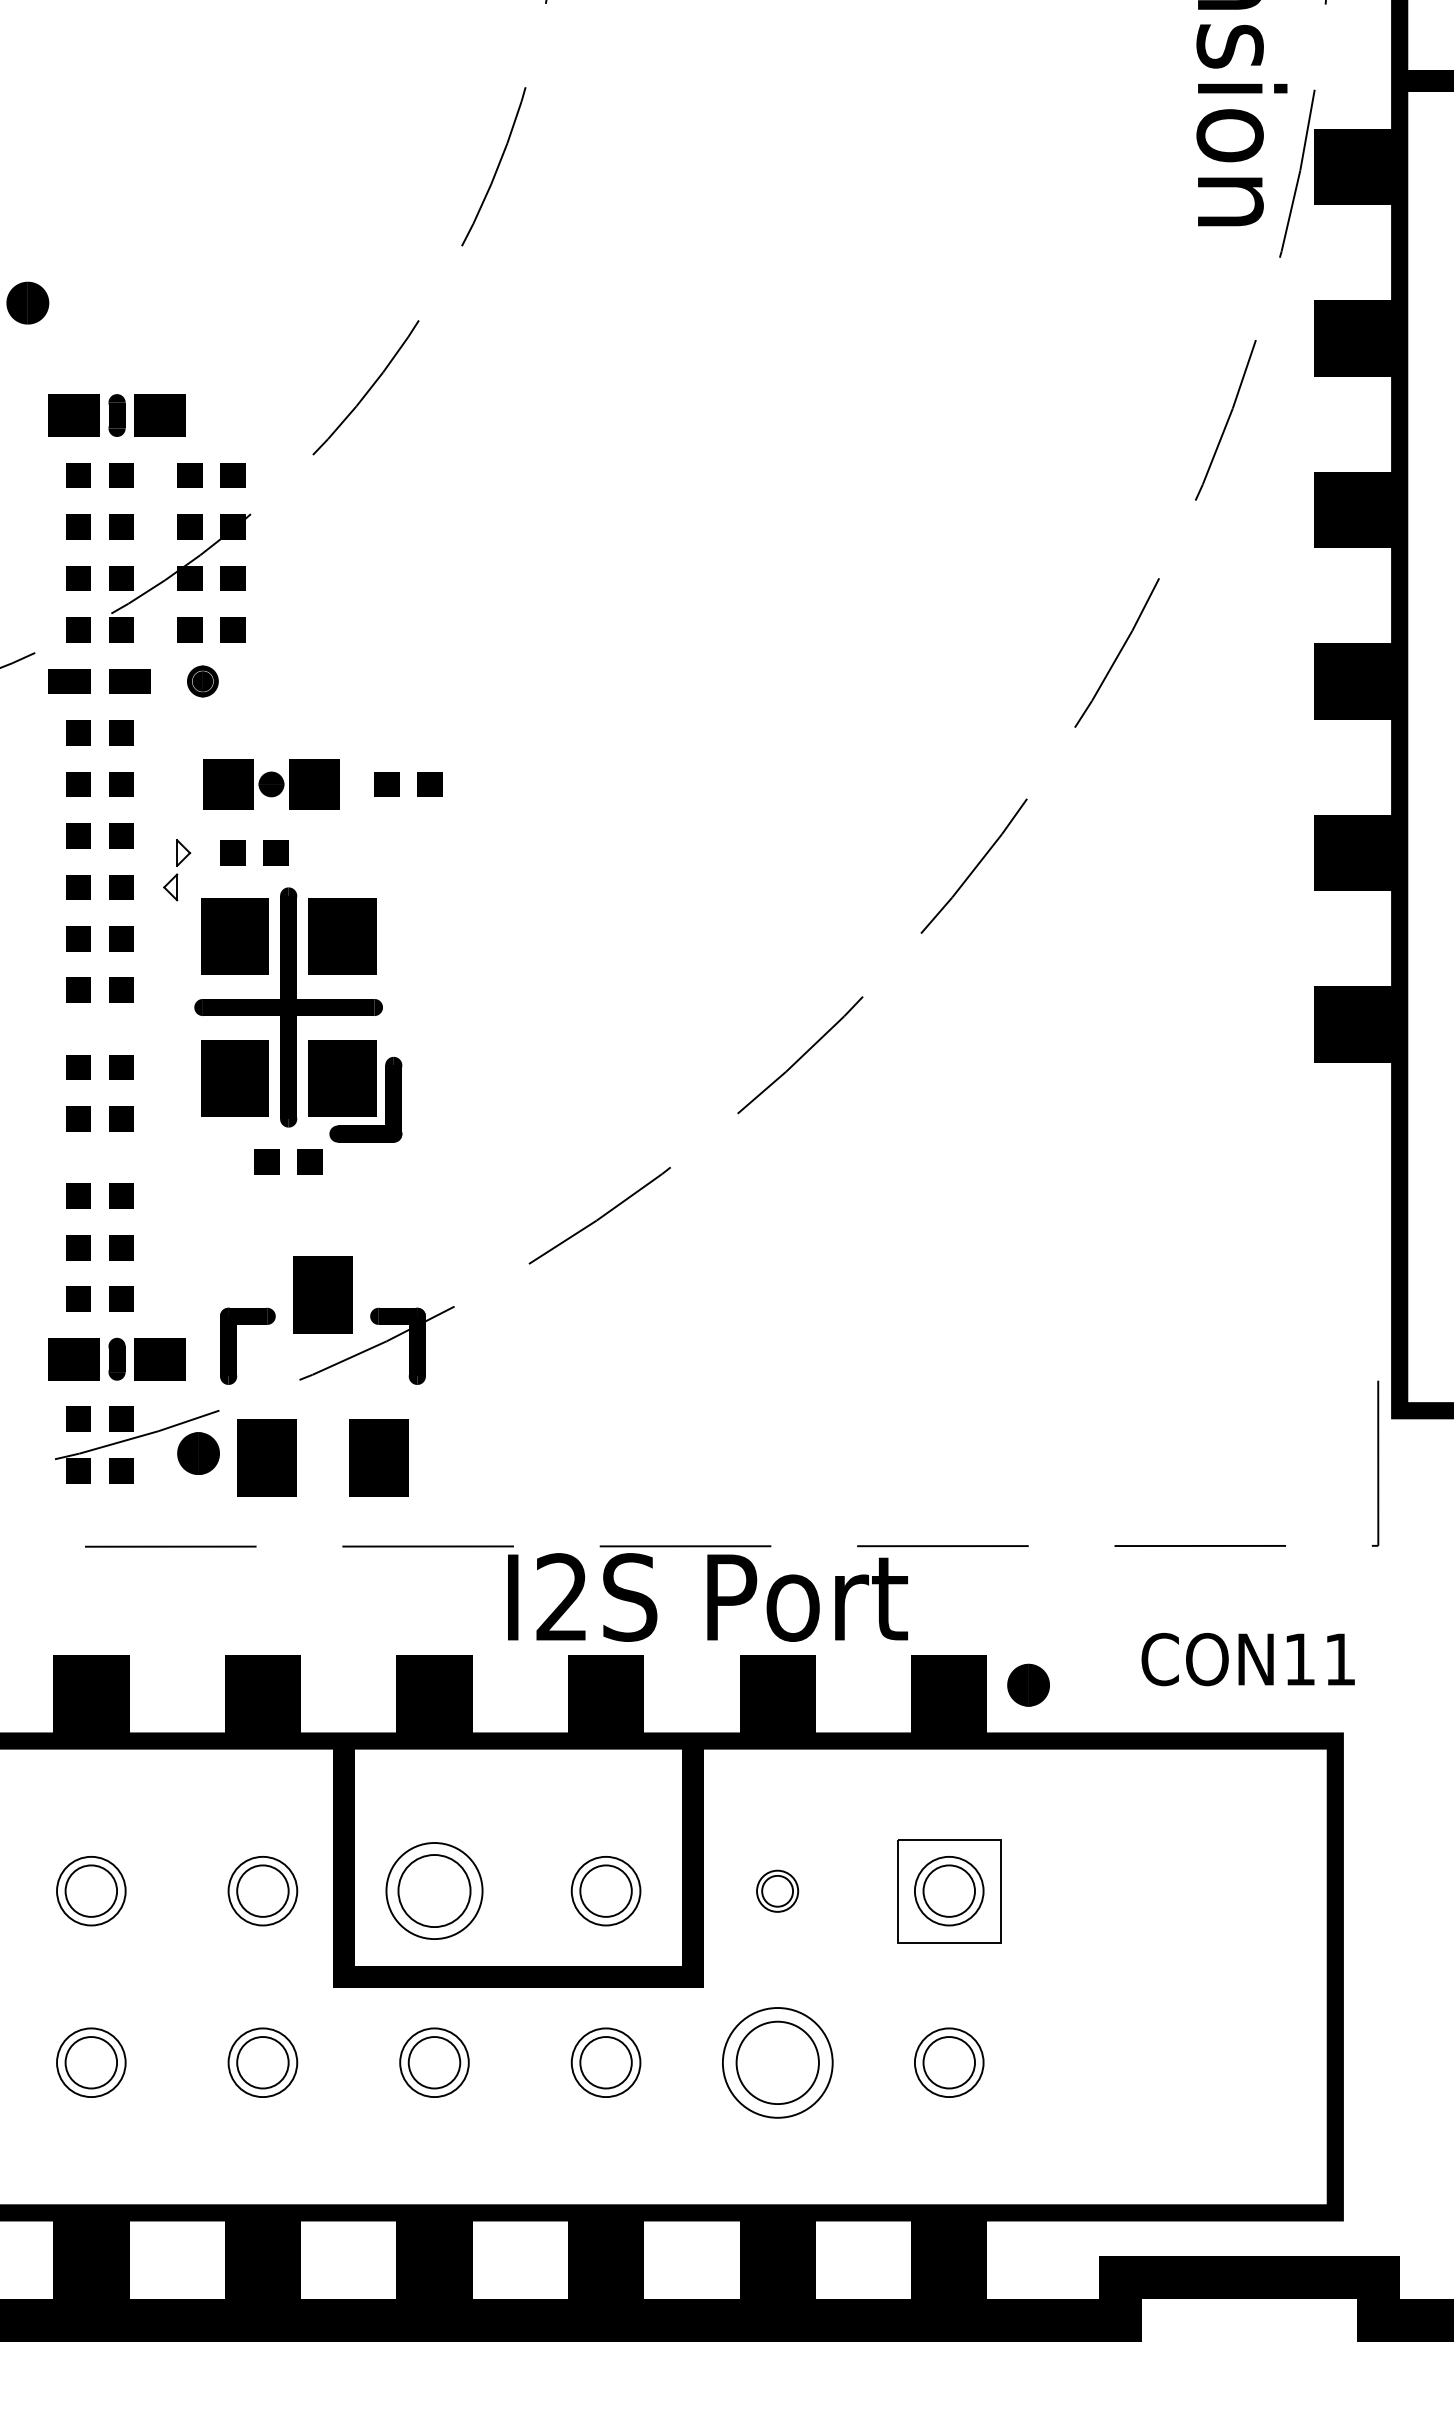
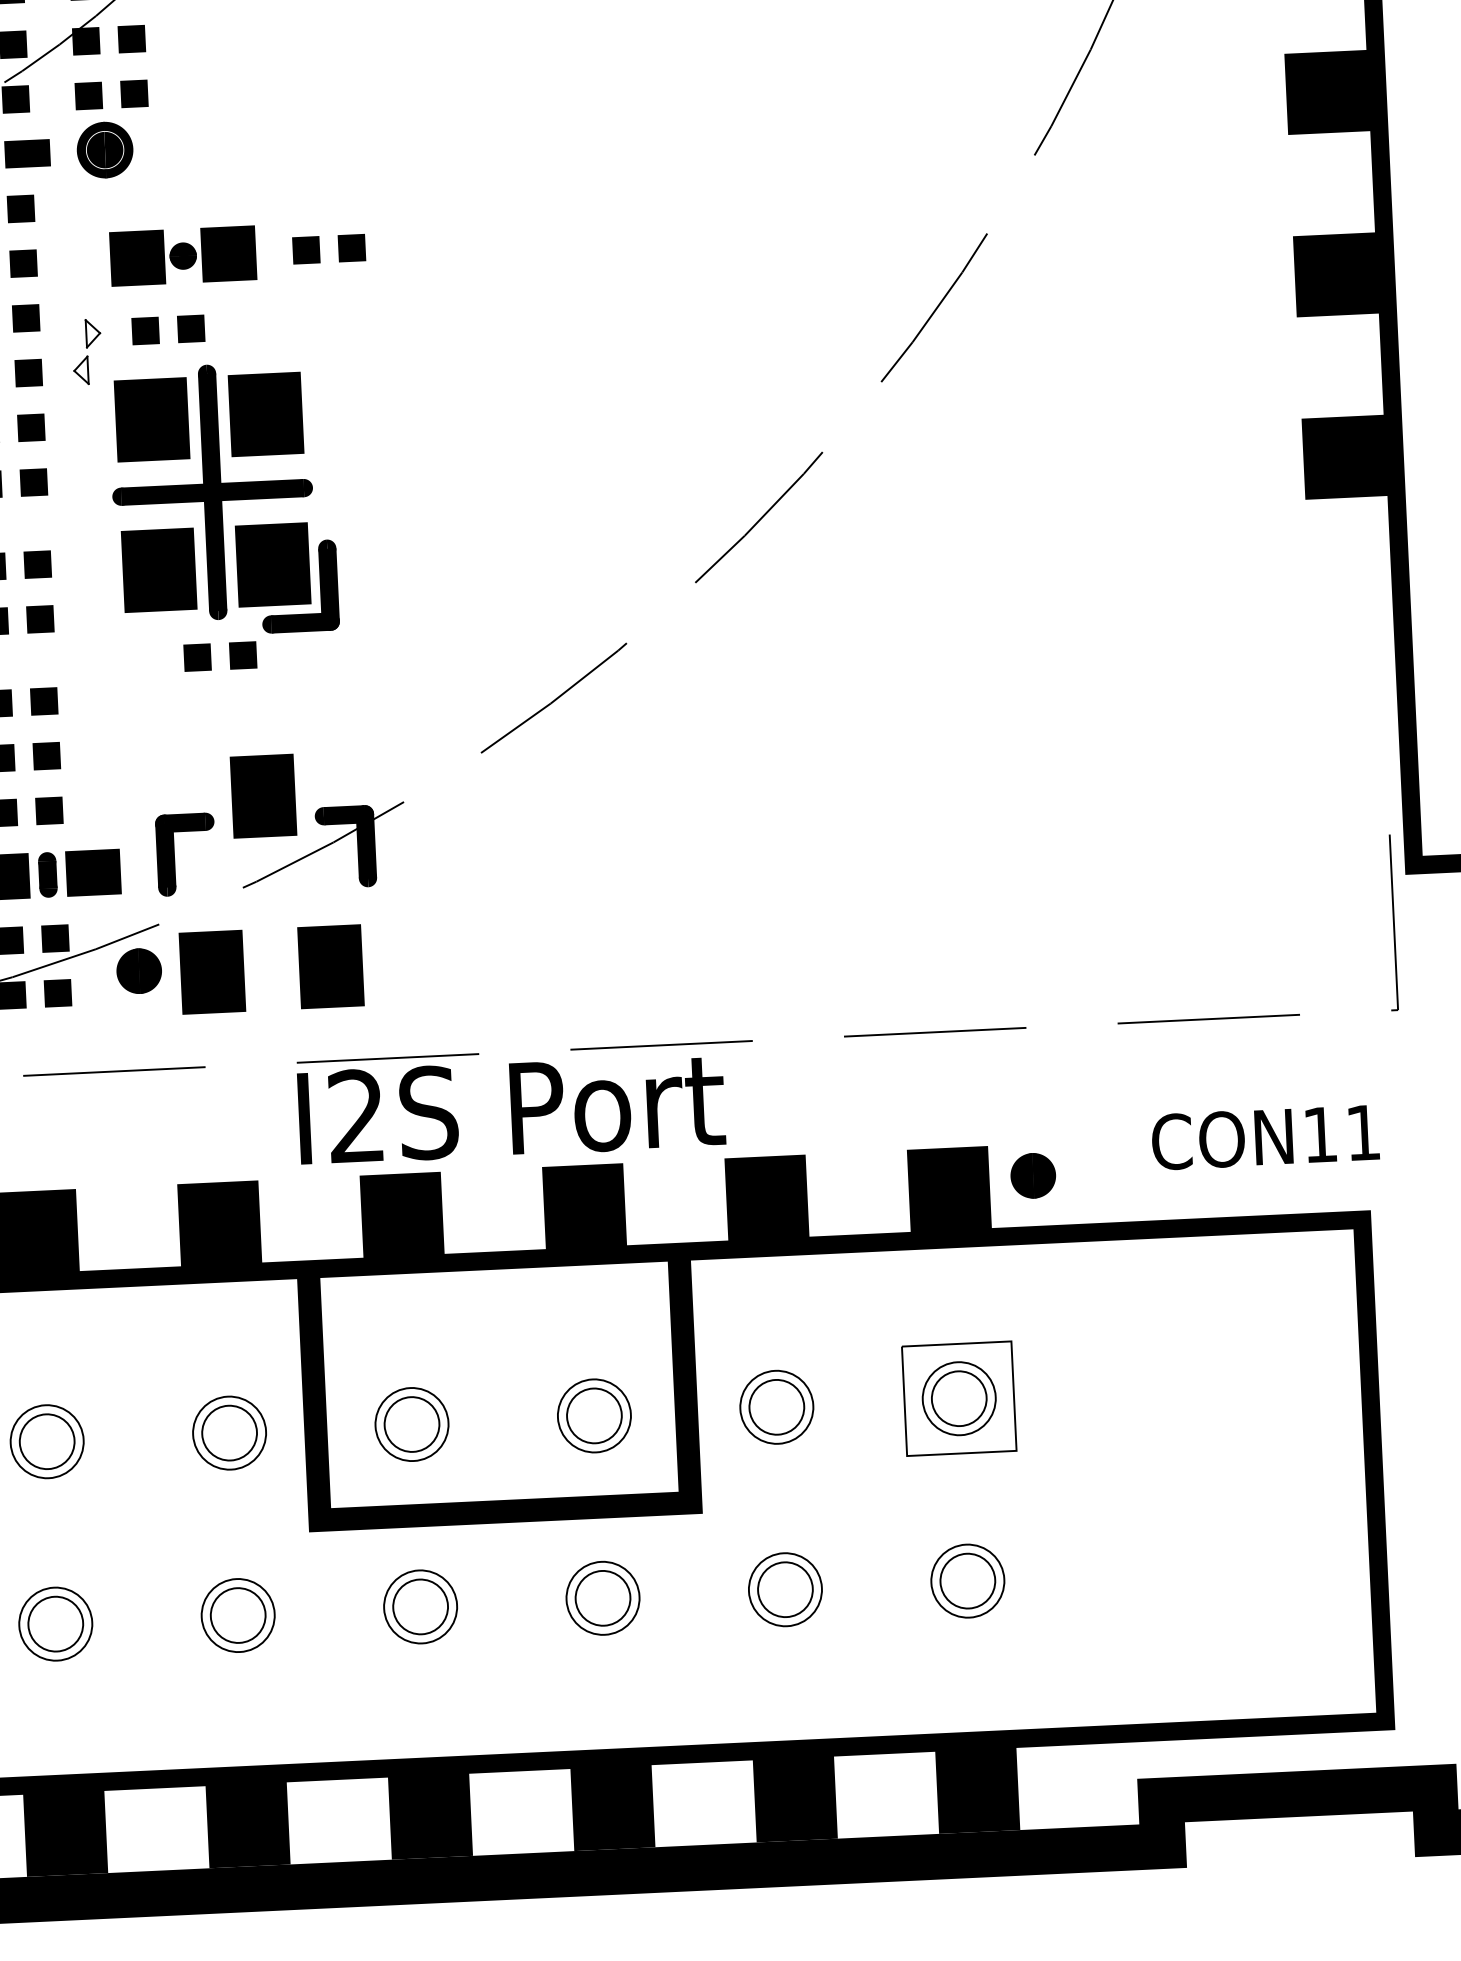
part: (202, 681) -> (104, 150), size x1.67
text: (707, 1597) -> (511, 1109), moved
part: (434, 1891) -> (412, 1424), size x0.71
part: (777, 1891) -> (776, 1407), size x1.67
part: (777, 2062) -> (785, 1589), size x0.62

